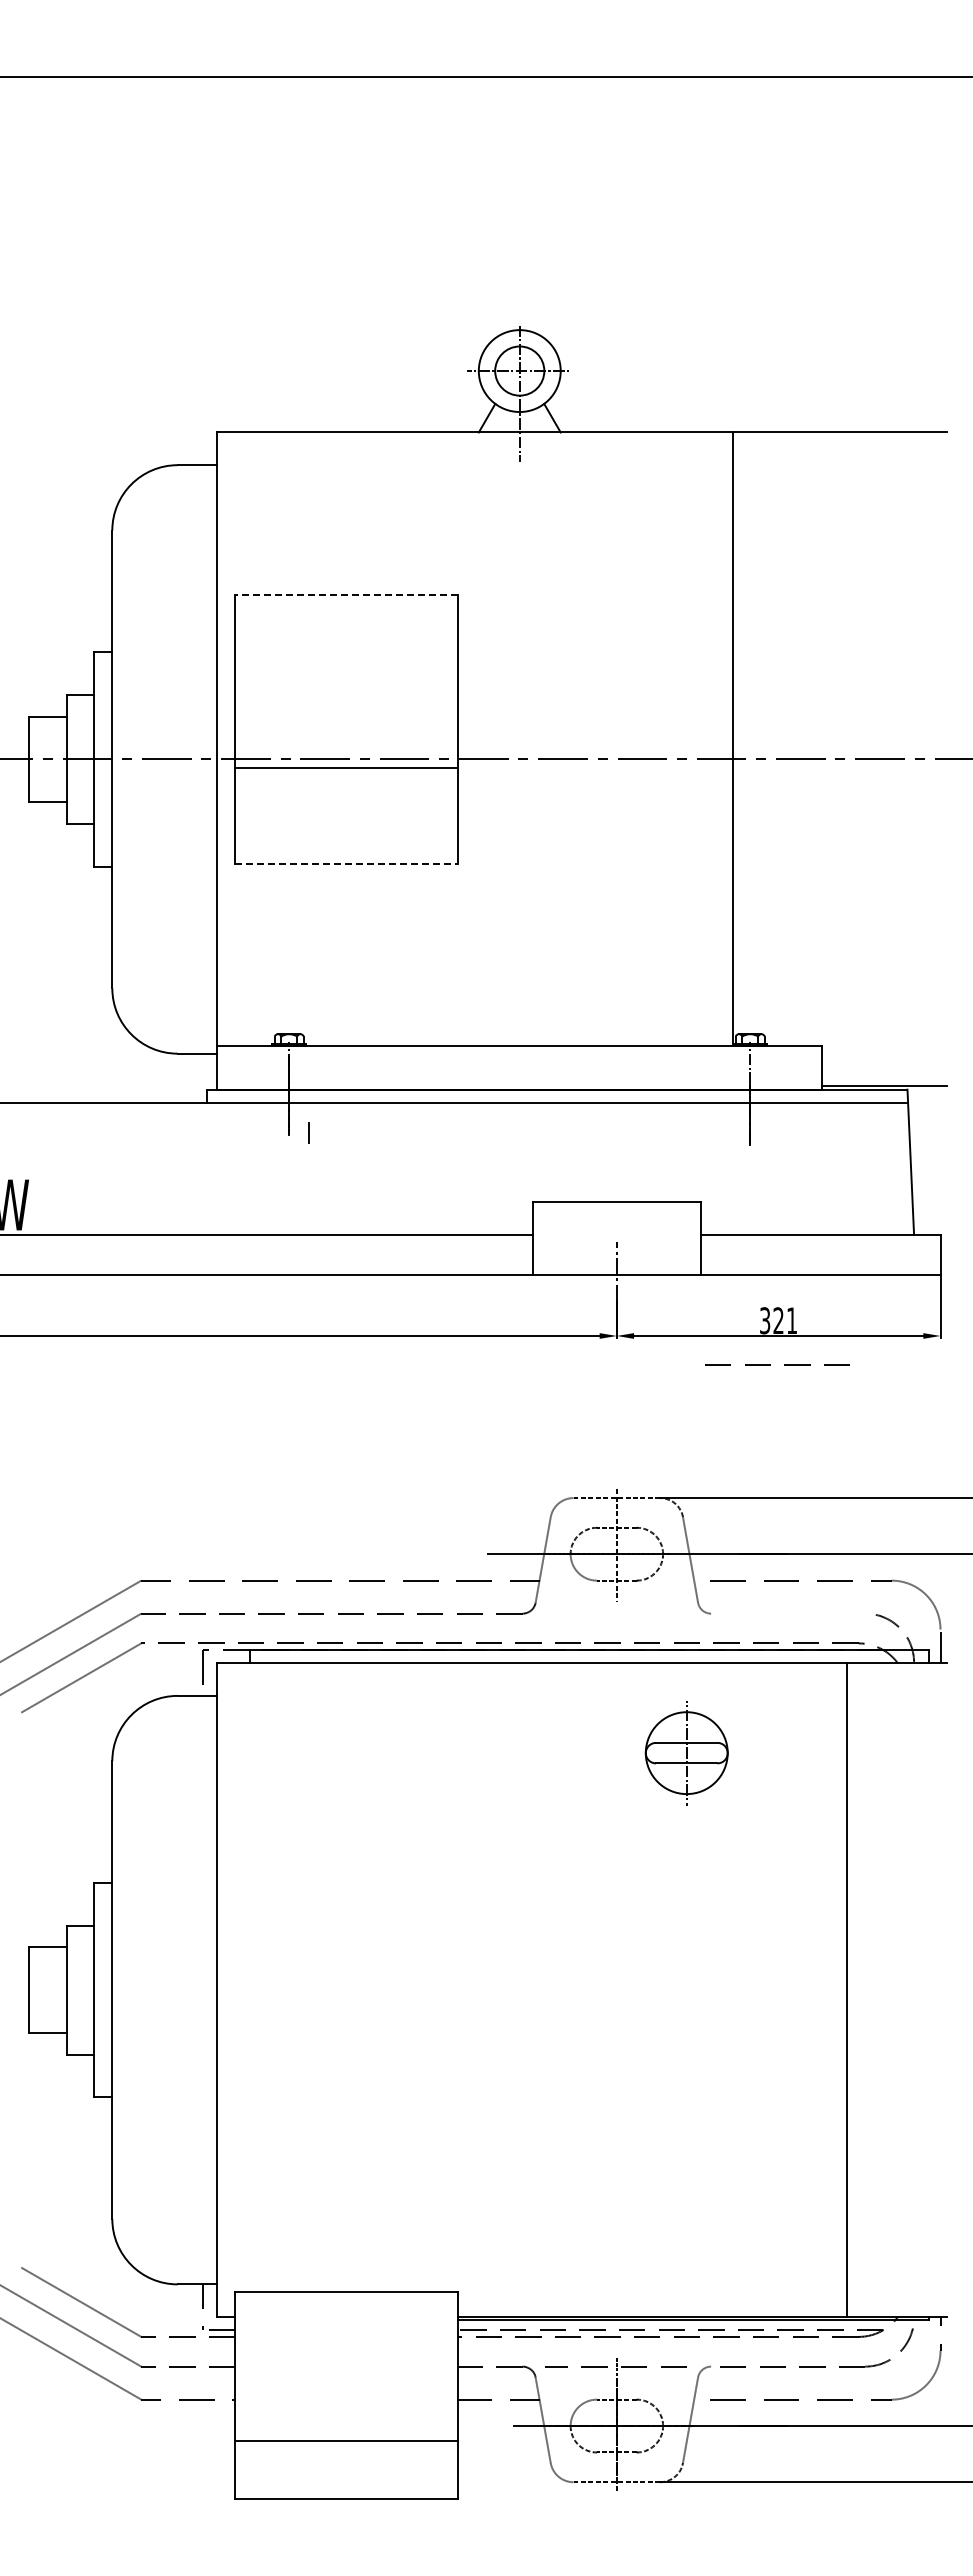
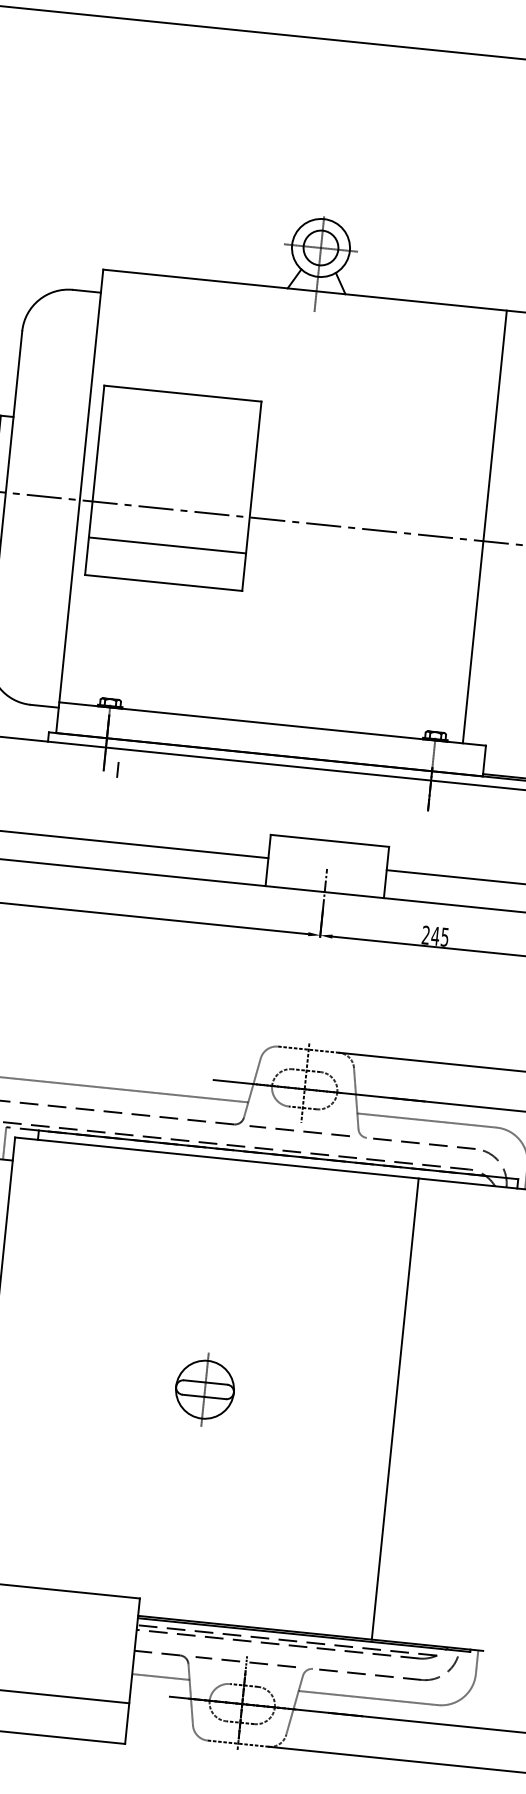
line: (346, 595) -> (182, 393), dashed -> solid
line: (732, 739) -> (484, 527), moved
line: (346, 768) -> (167, 545), moved
line: (347, 863) -> (164, 582), dashed -> solid
text: (778, 1320) -> (435, 936), 321 -> 245
line: (770, 1364) -> (419, 1143), moved
line: (621, 1613) -> (303, 1131), added
part: (686, 1753) -> (204, 1389), moved
line: (846, 1990) -> (395, 1409), moved

